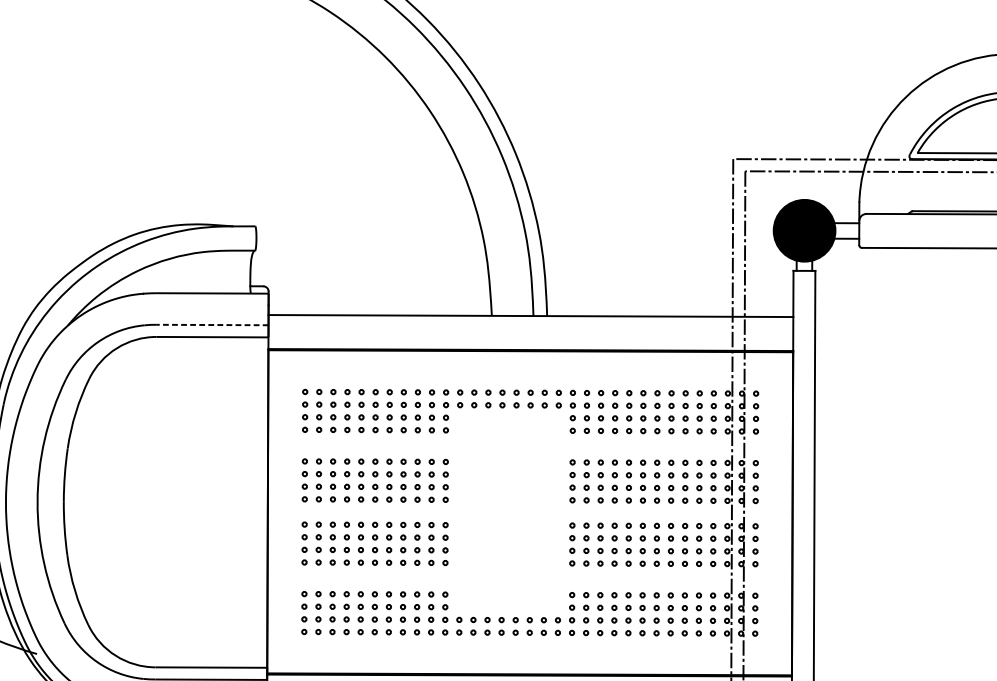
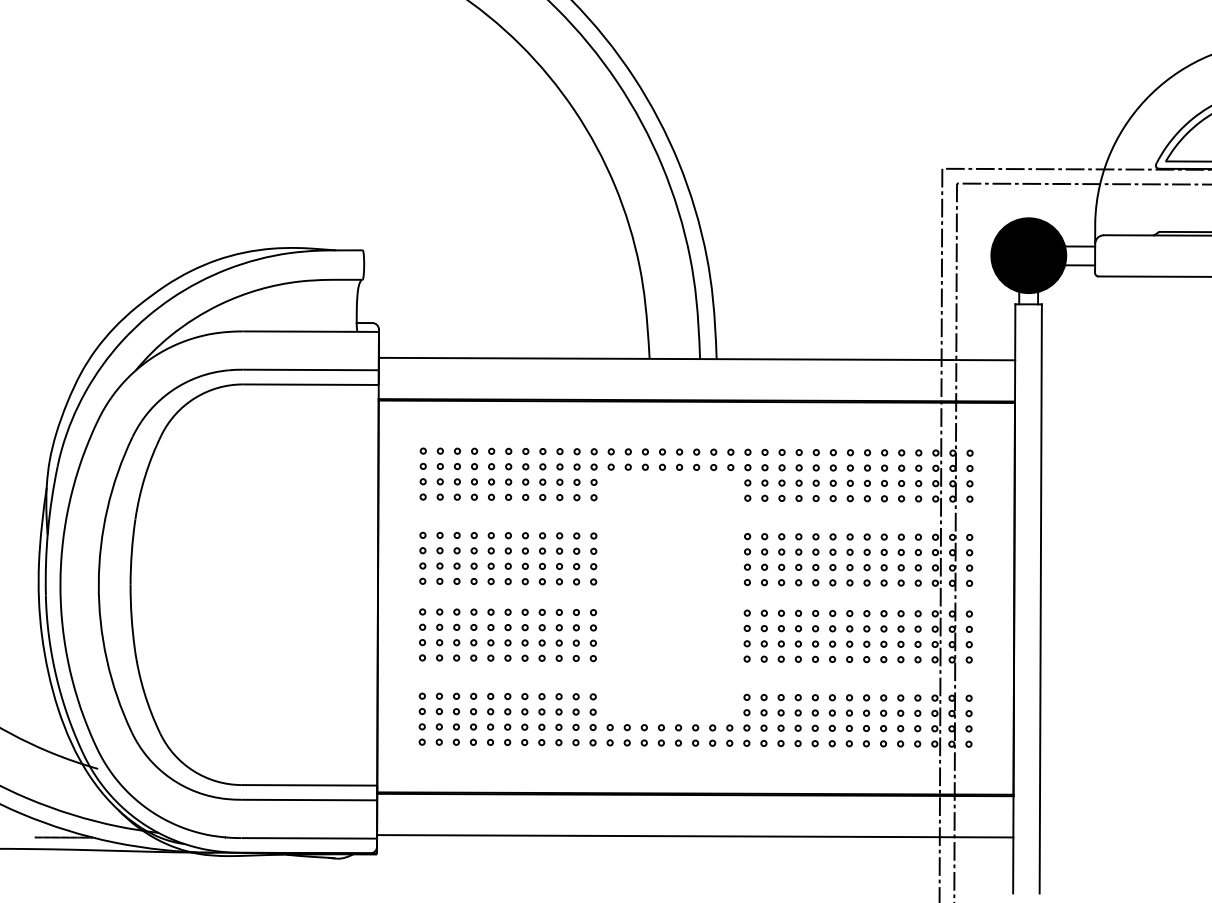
line: (213, 324) -> (311, 369), dashed -> solid

